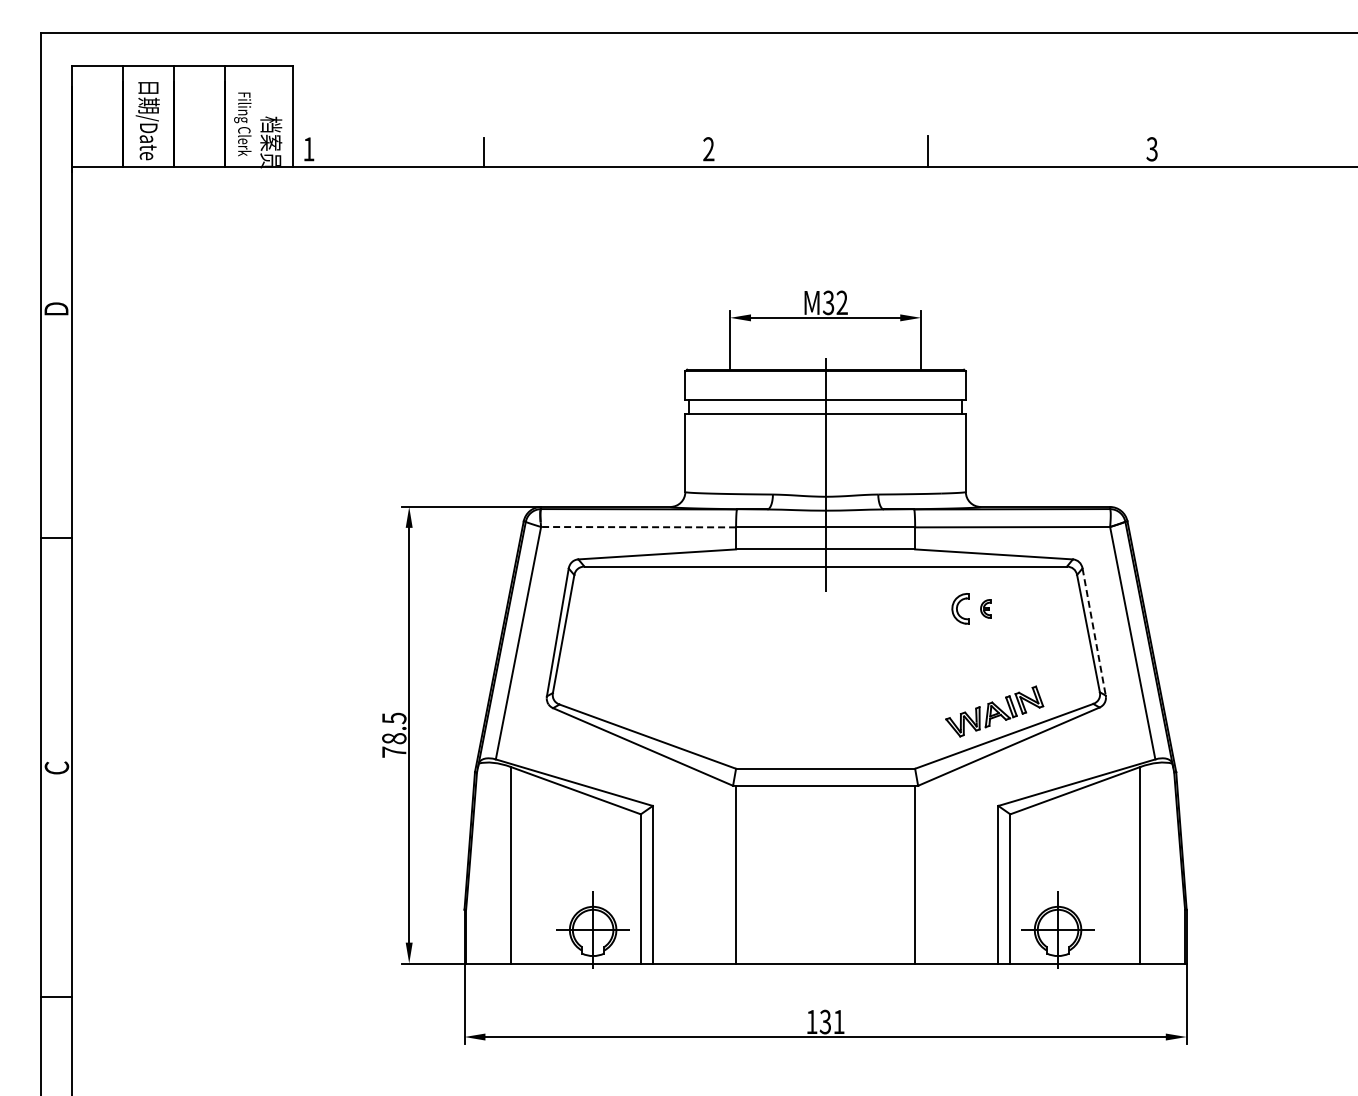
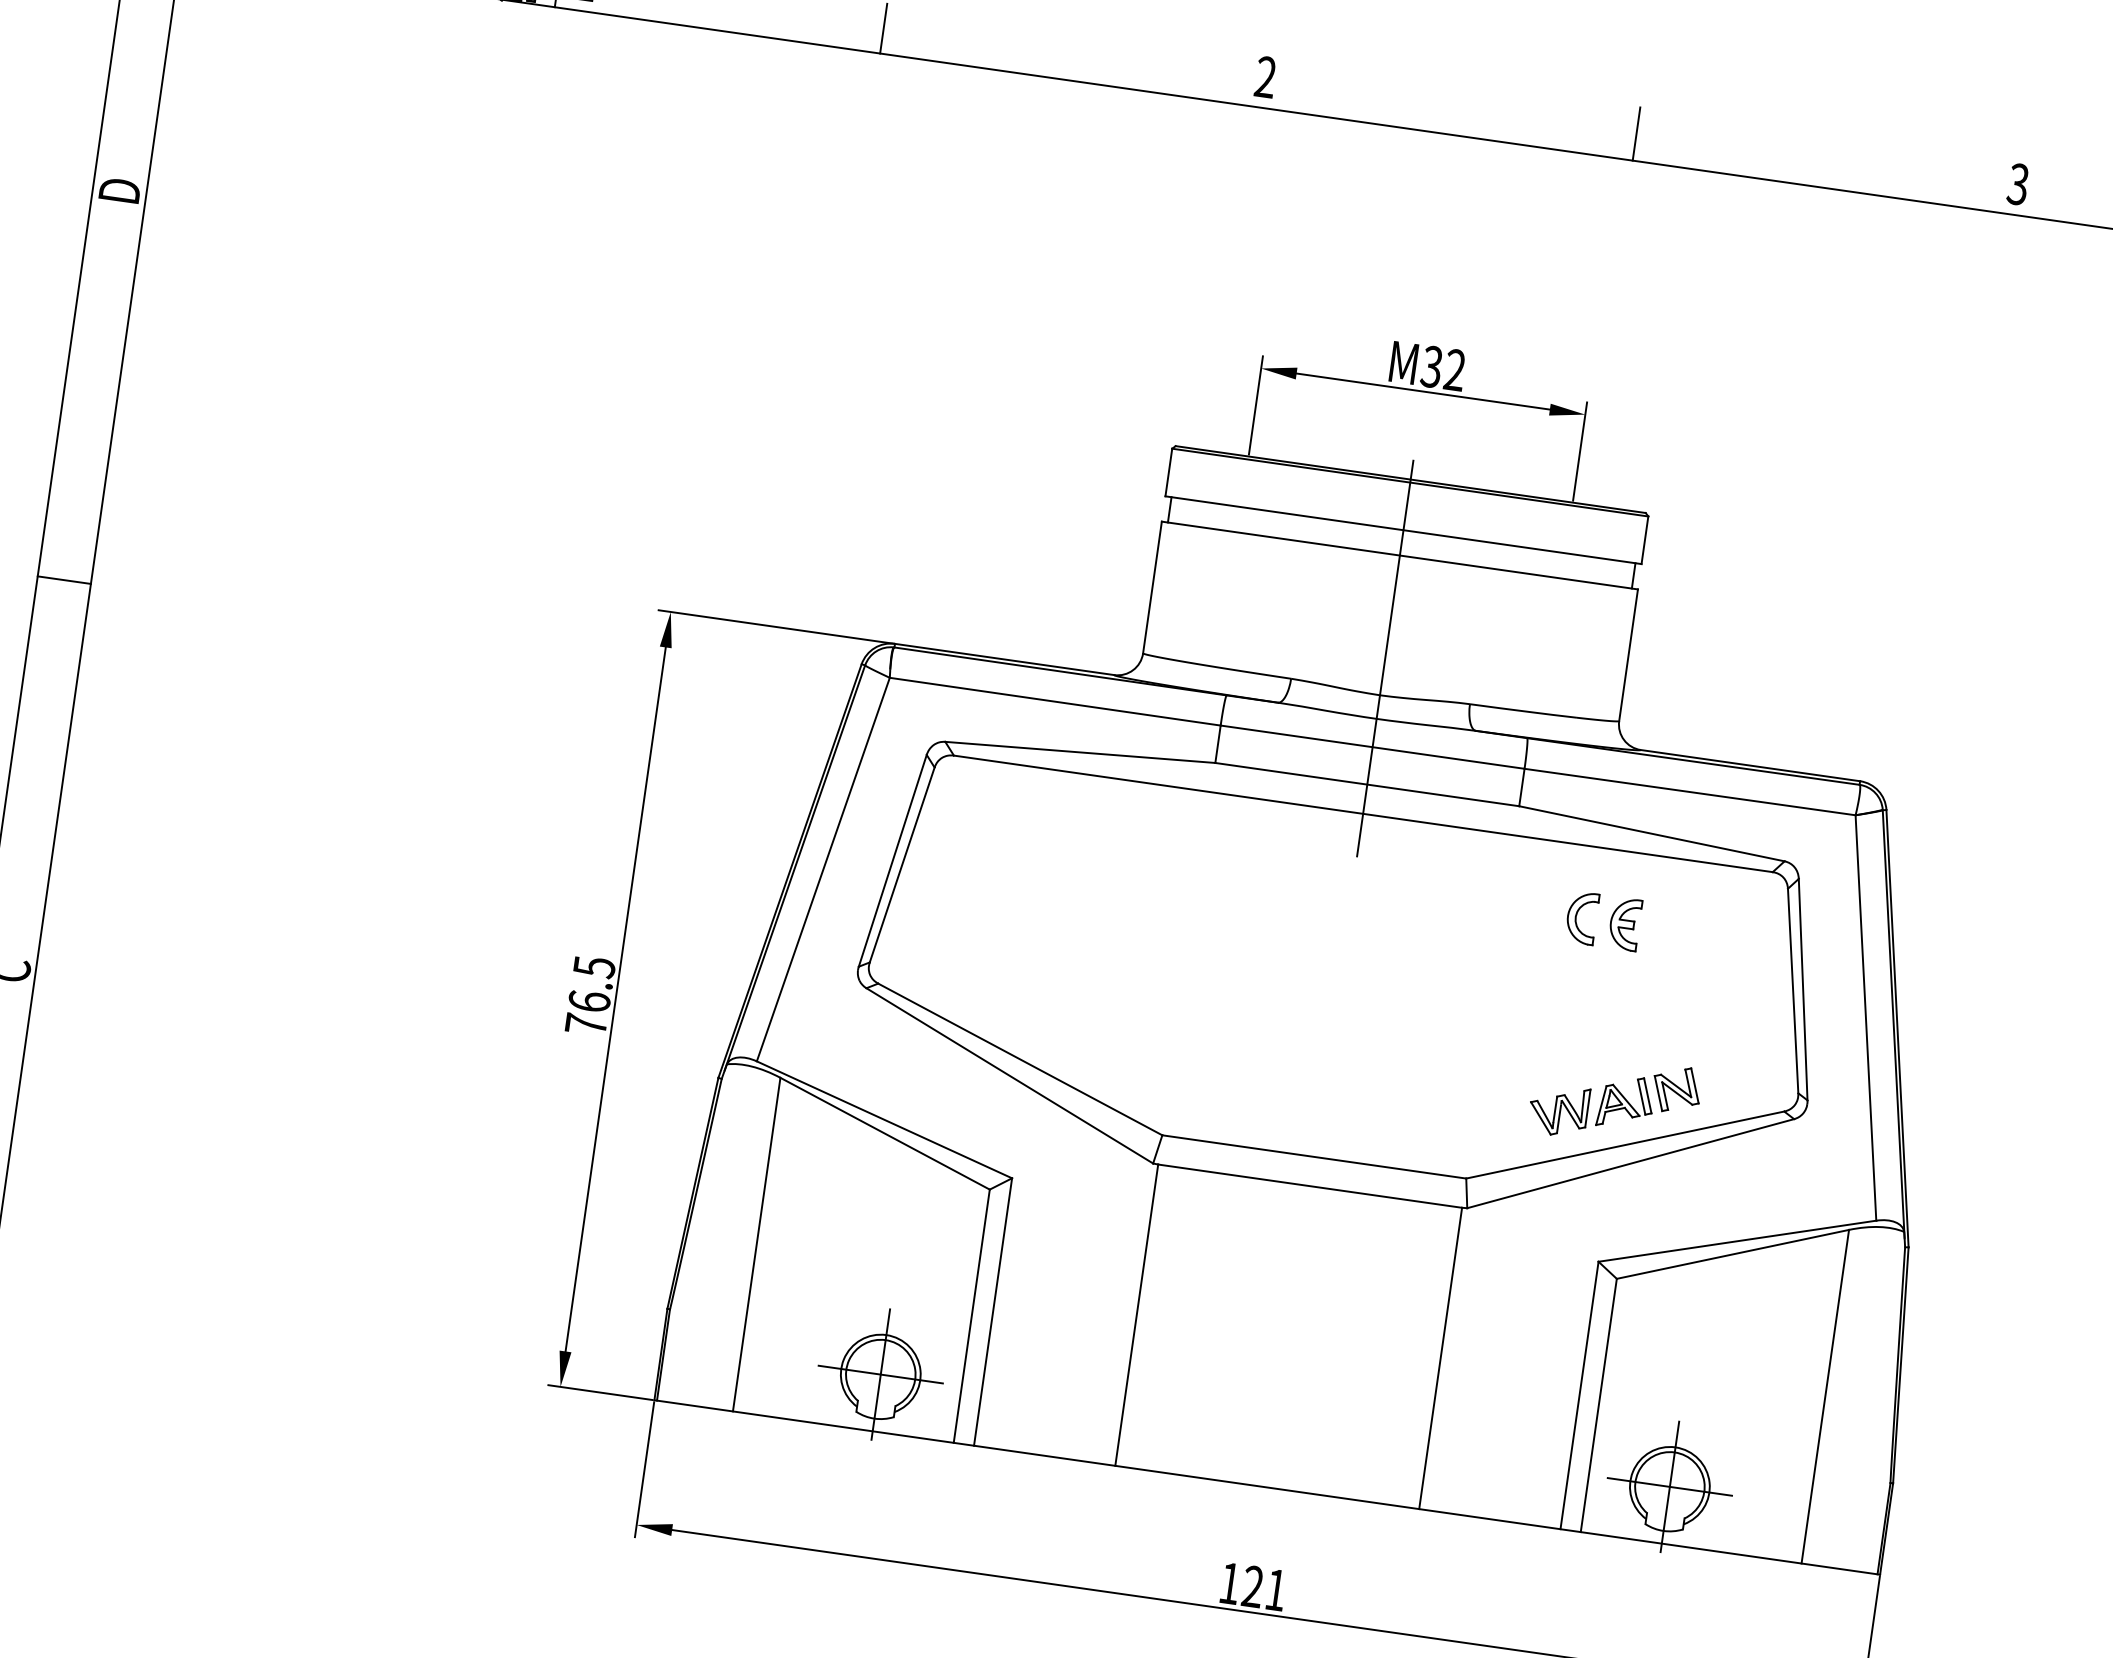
line: (638, 527) -> (1055, 702), dashed -> solid
part: (985, 608) -> (1624, 923), size x1.67
line: (1094, 631) -> (1803, 988), dashed -> solid
text: (394, 738) -> (589, 1001), 78.5 -> 76.5
text: (825, 1022) -> (1252, 1587), 131 -> 121

